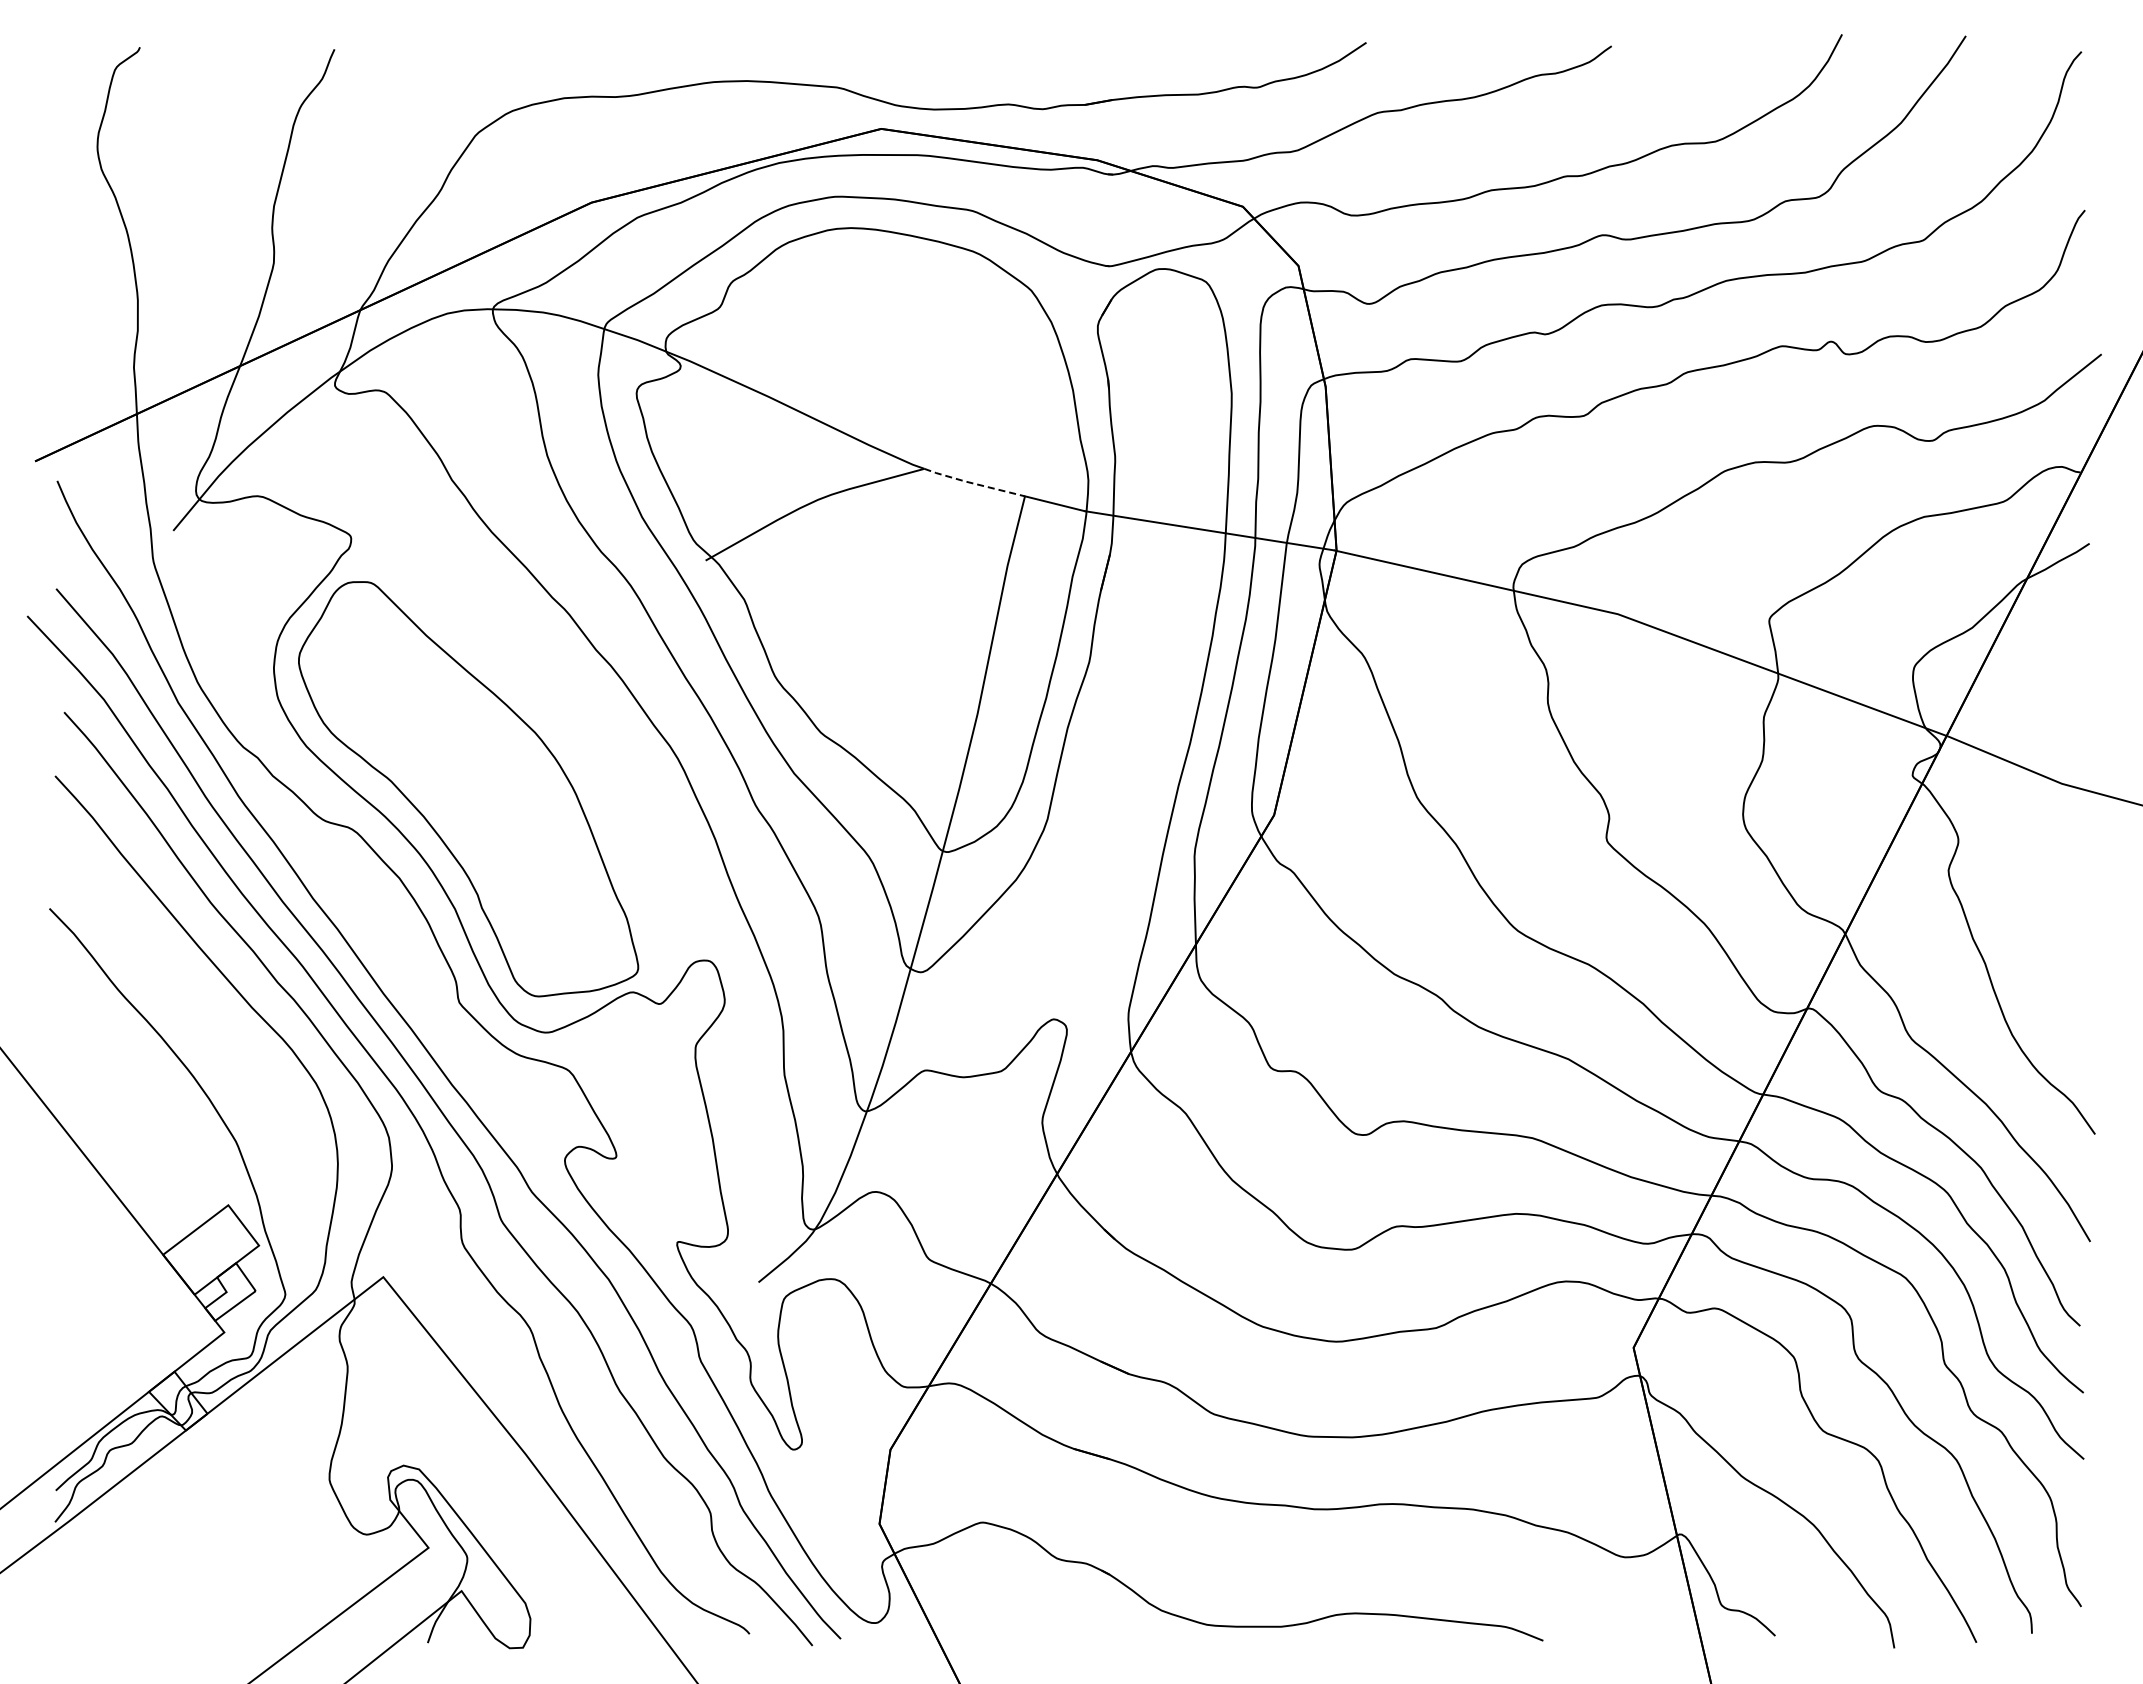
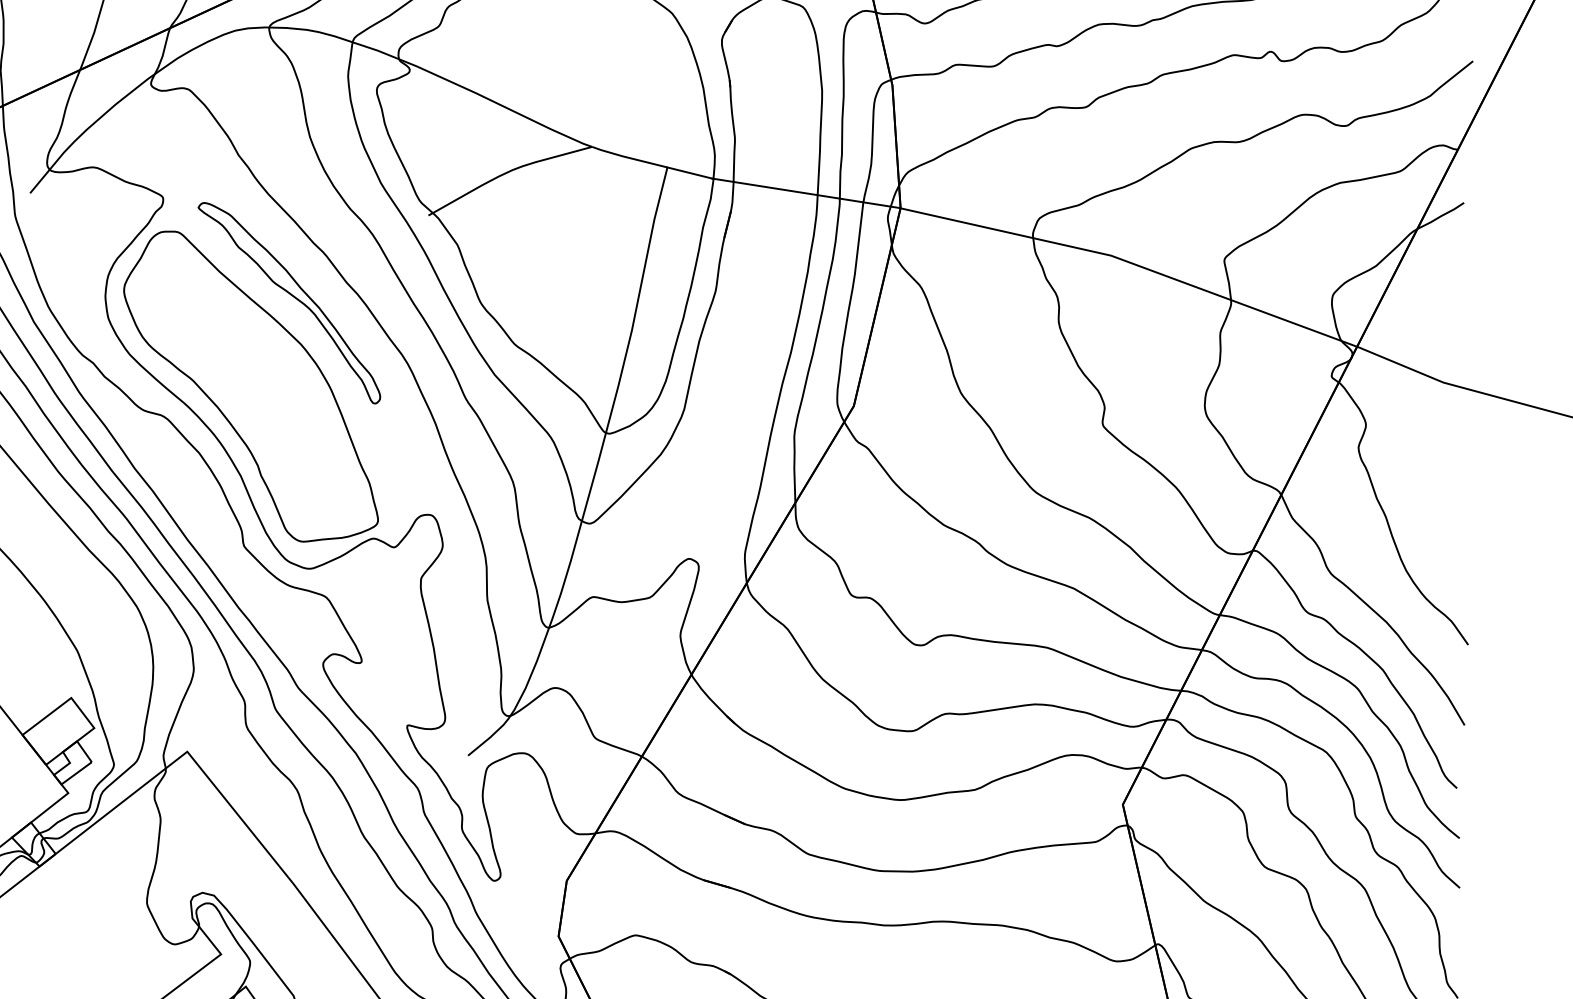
line: (972, 483) -> (628, 157), dashed -> solid
part: (524, 669) -> (292, 297), added

